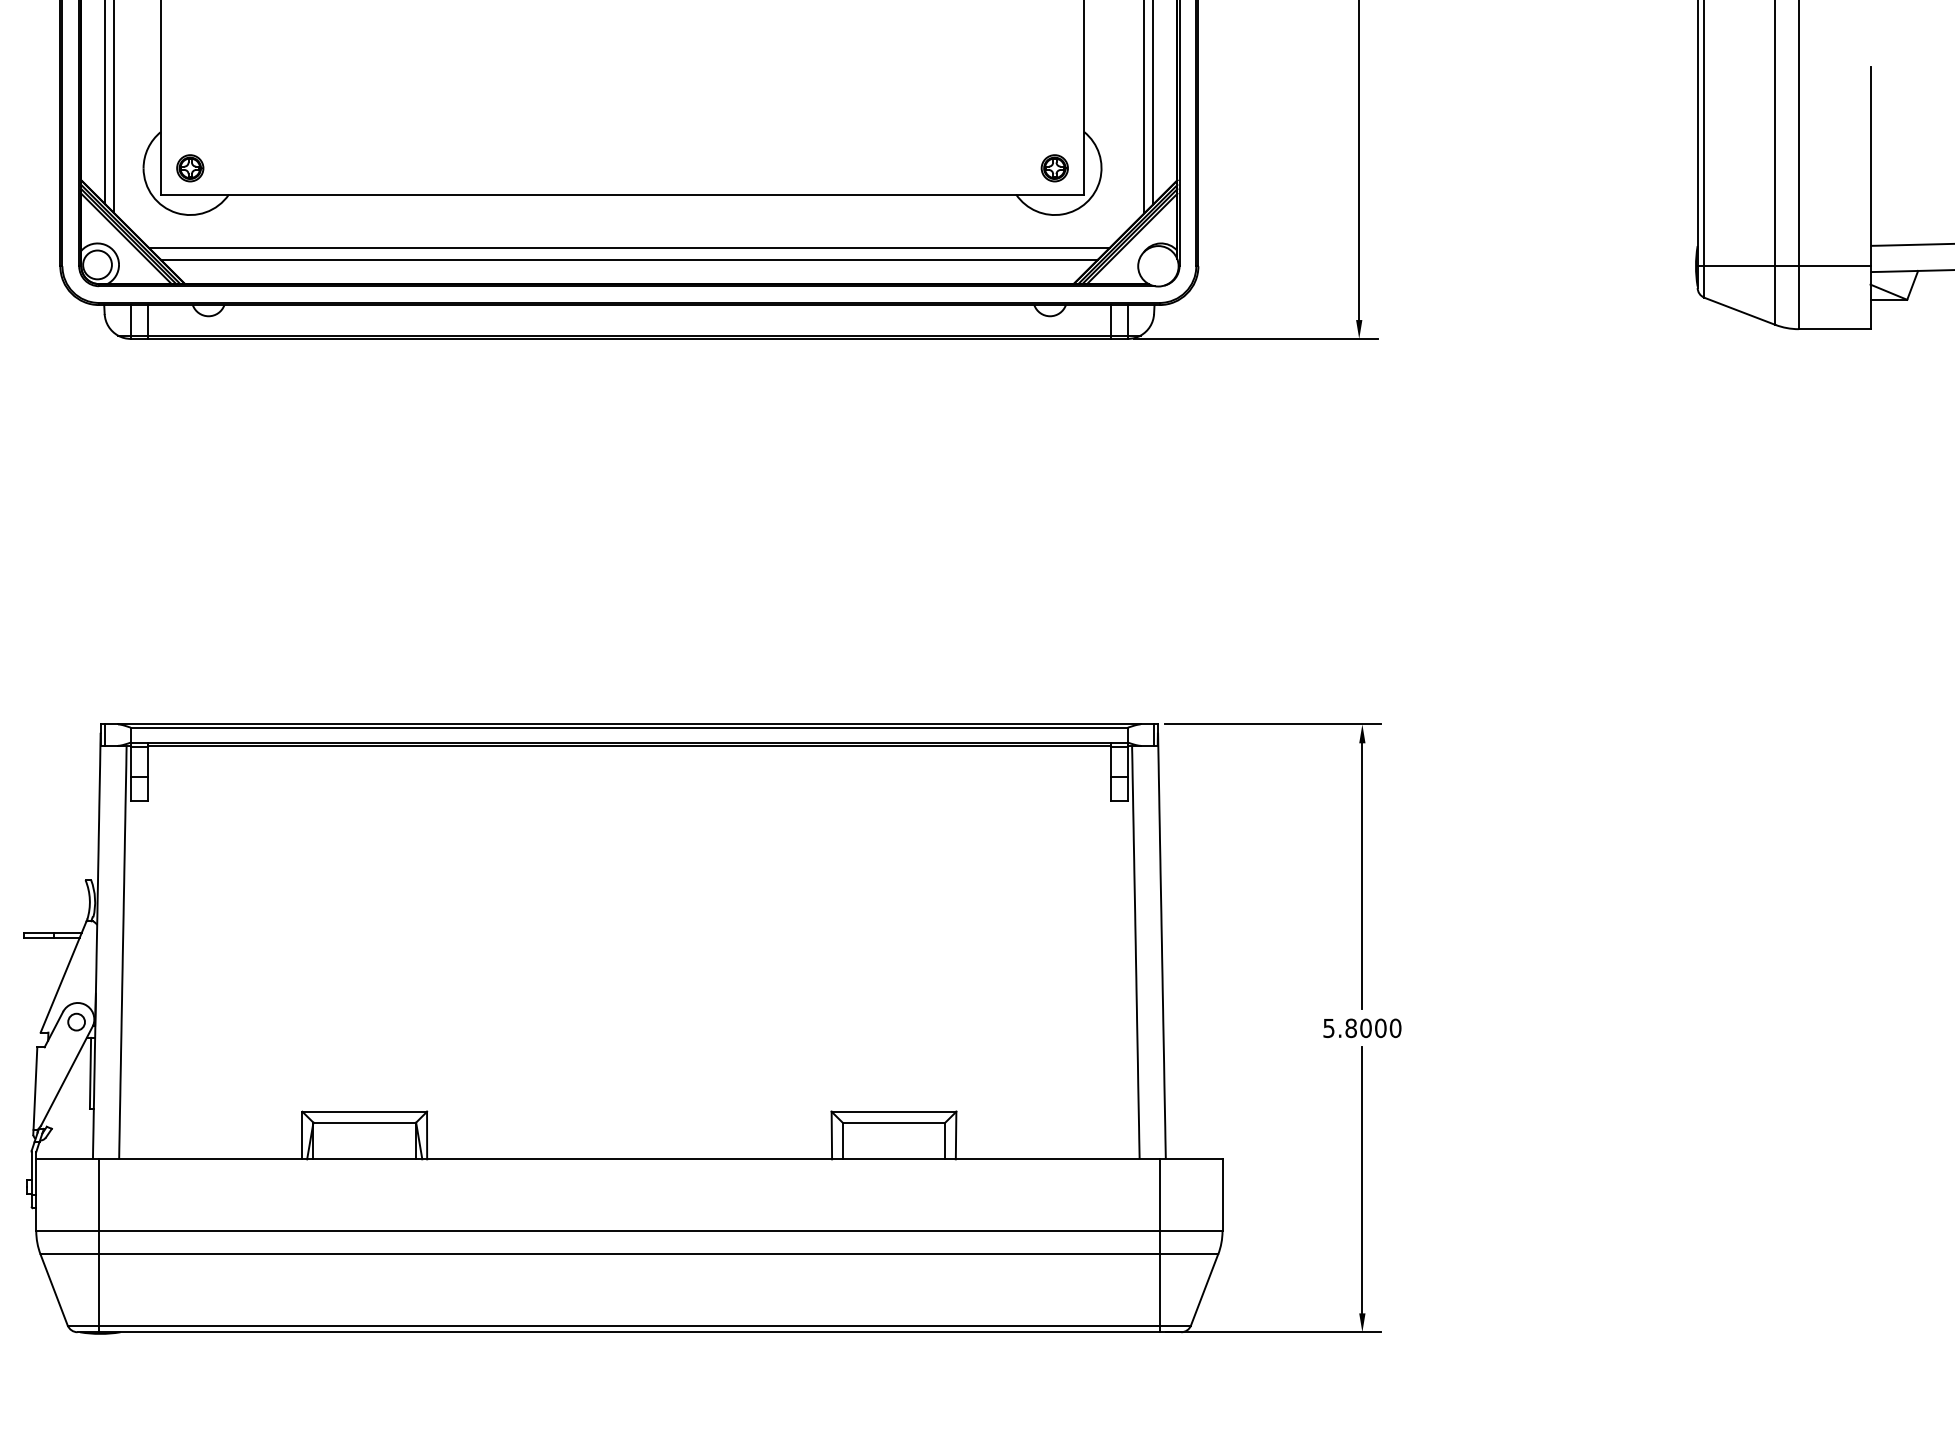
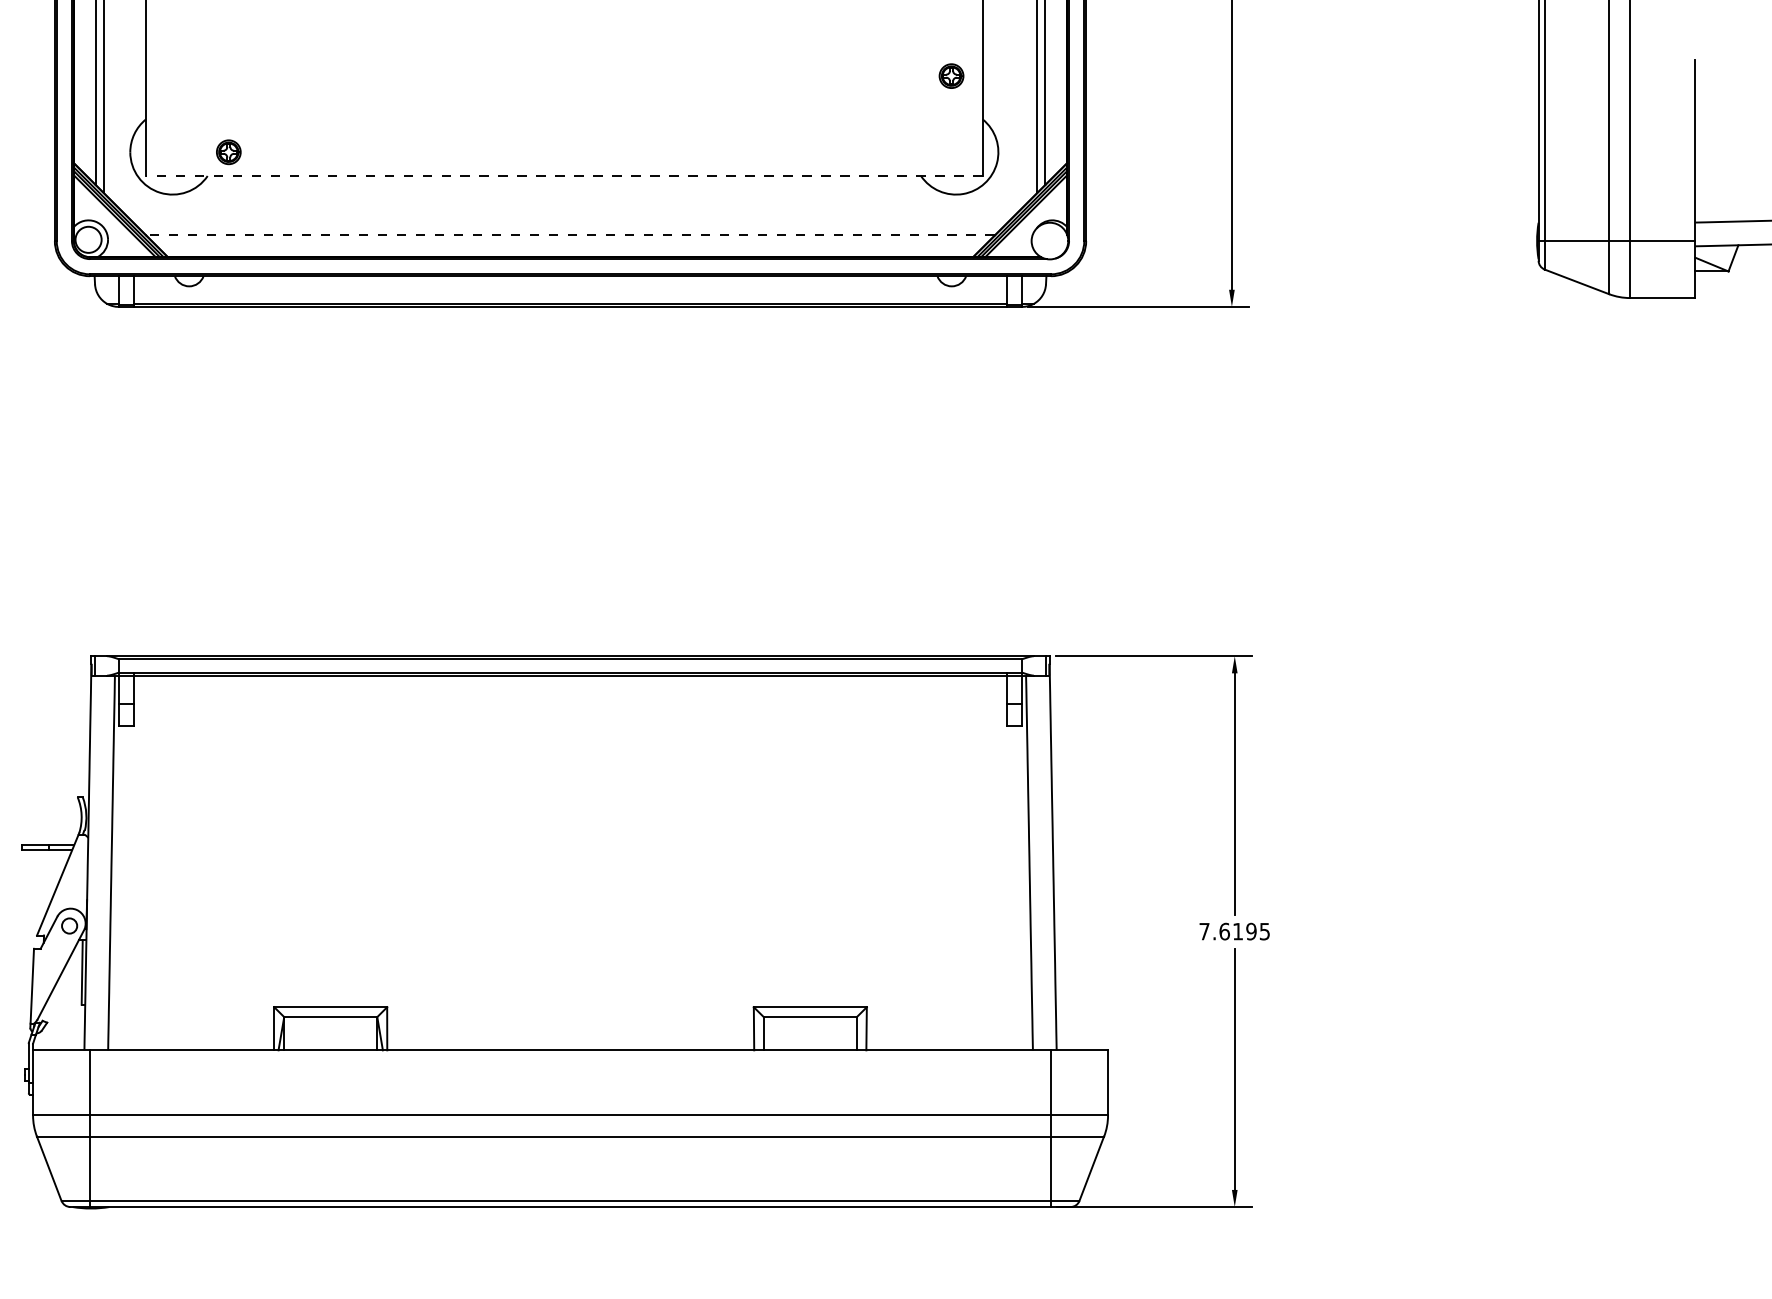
part: (190, 168) -> (229, 152), moved
part: (1054, 168) -> (951, 76), moved
line: (622, 194) -> (564, 176), solid -> dashed
line: (628, 247) -> (569, 224), removed
line: (628, 260) -> (569, 235), solid -> dashed
text: (1362, 1028) -> (1234, 931), 5.8000 -> 7.6195

